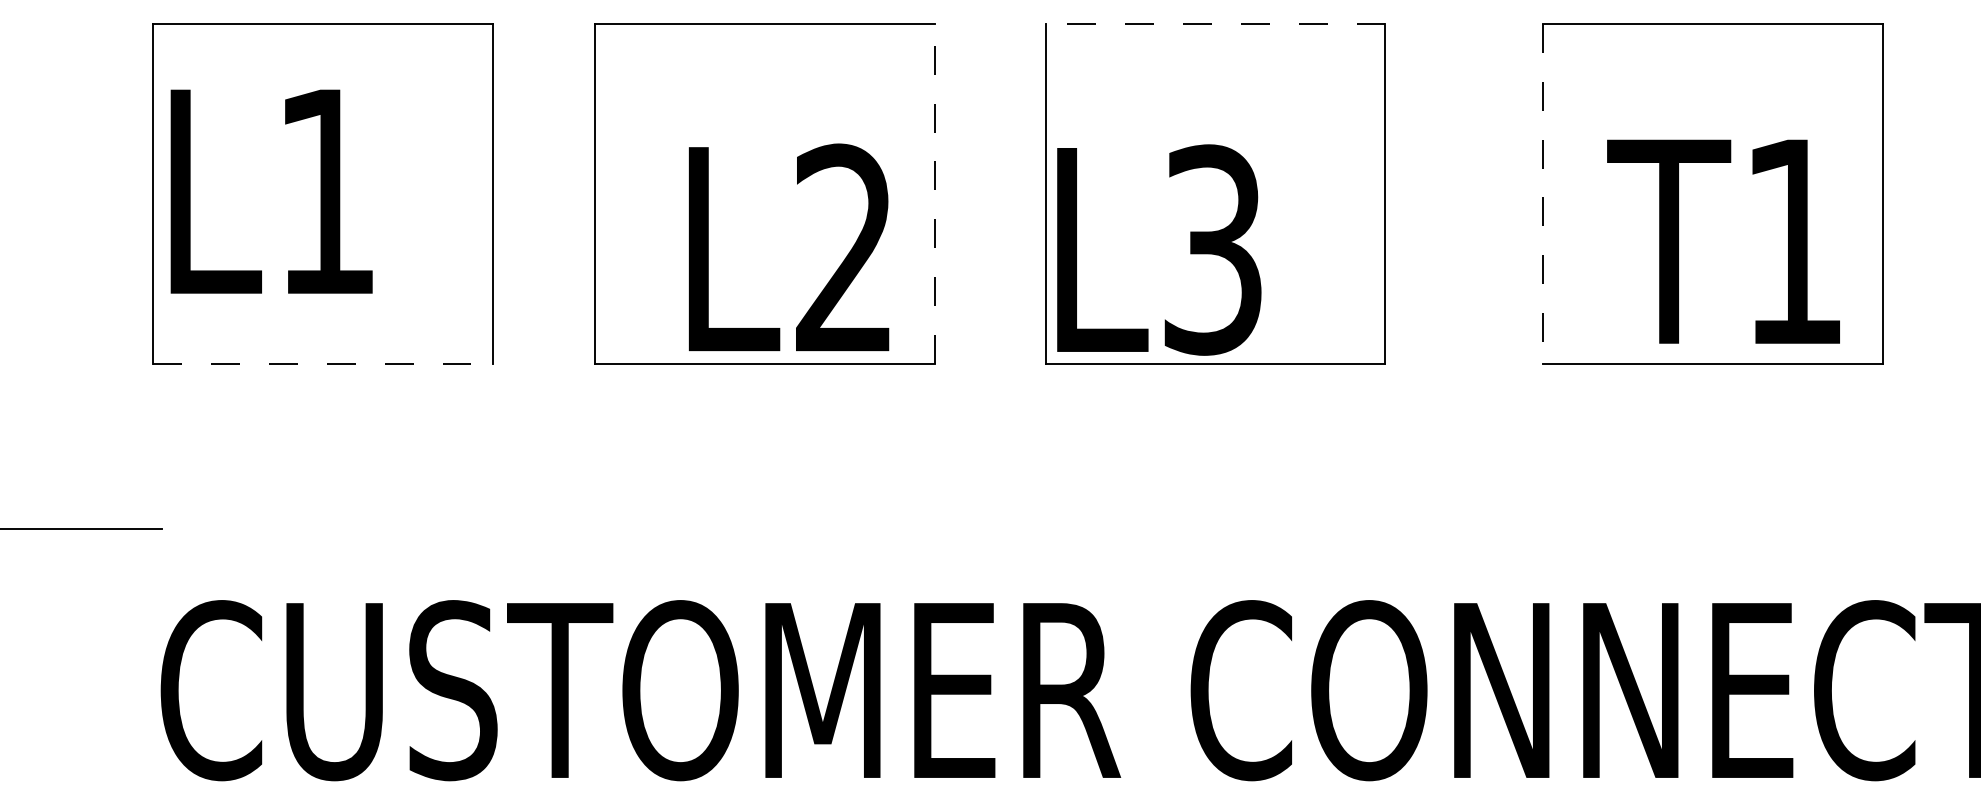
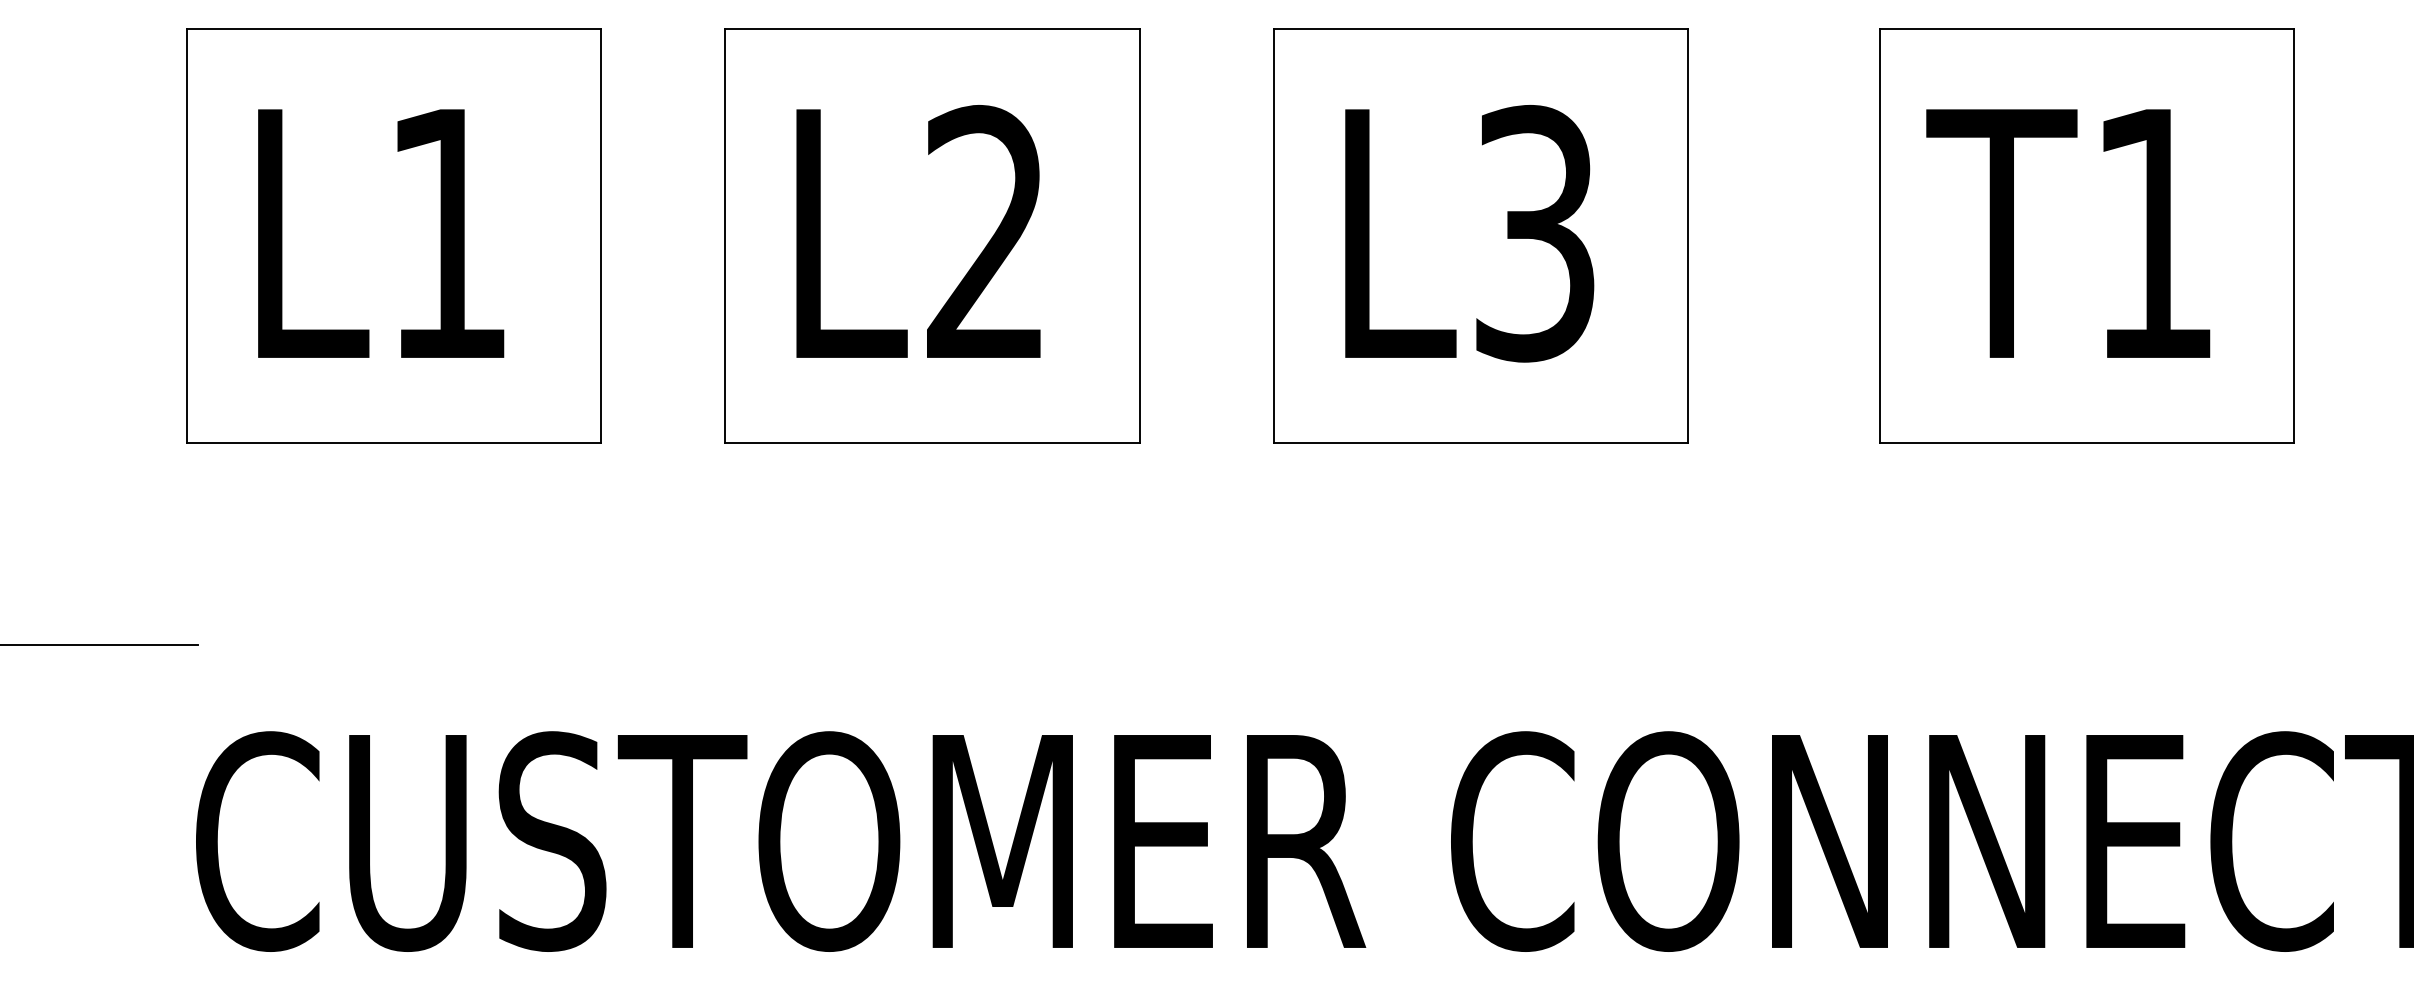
line: (1214, 24) -> (1480, 29), dashed -> solid
text: (271, 191) -> (381, 233), moved
line: (935, 193) -> (1139, 235), dashed -> solid
line: (1542, 194) -> (1879, 236), dashed -> solid
text: (1723, 241) -> (2068, 233), moved
text: (789, 247) -> (918, 231), moved
text: (1159, 249) -> (1469, 233), moved
line: (323, 363) -> (394, 443), dashed -> solid

